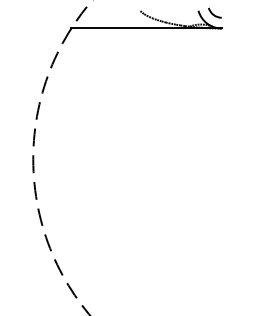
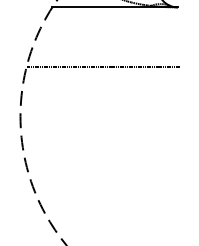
line: (132, 99) -> (103, 66), added

